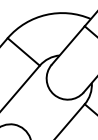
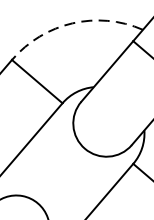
arc: (46, 14) -> (73, 22), solid -> dashed

